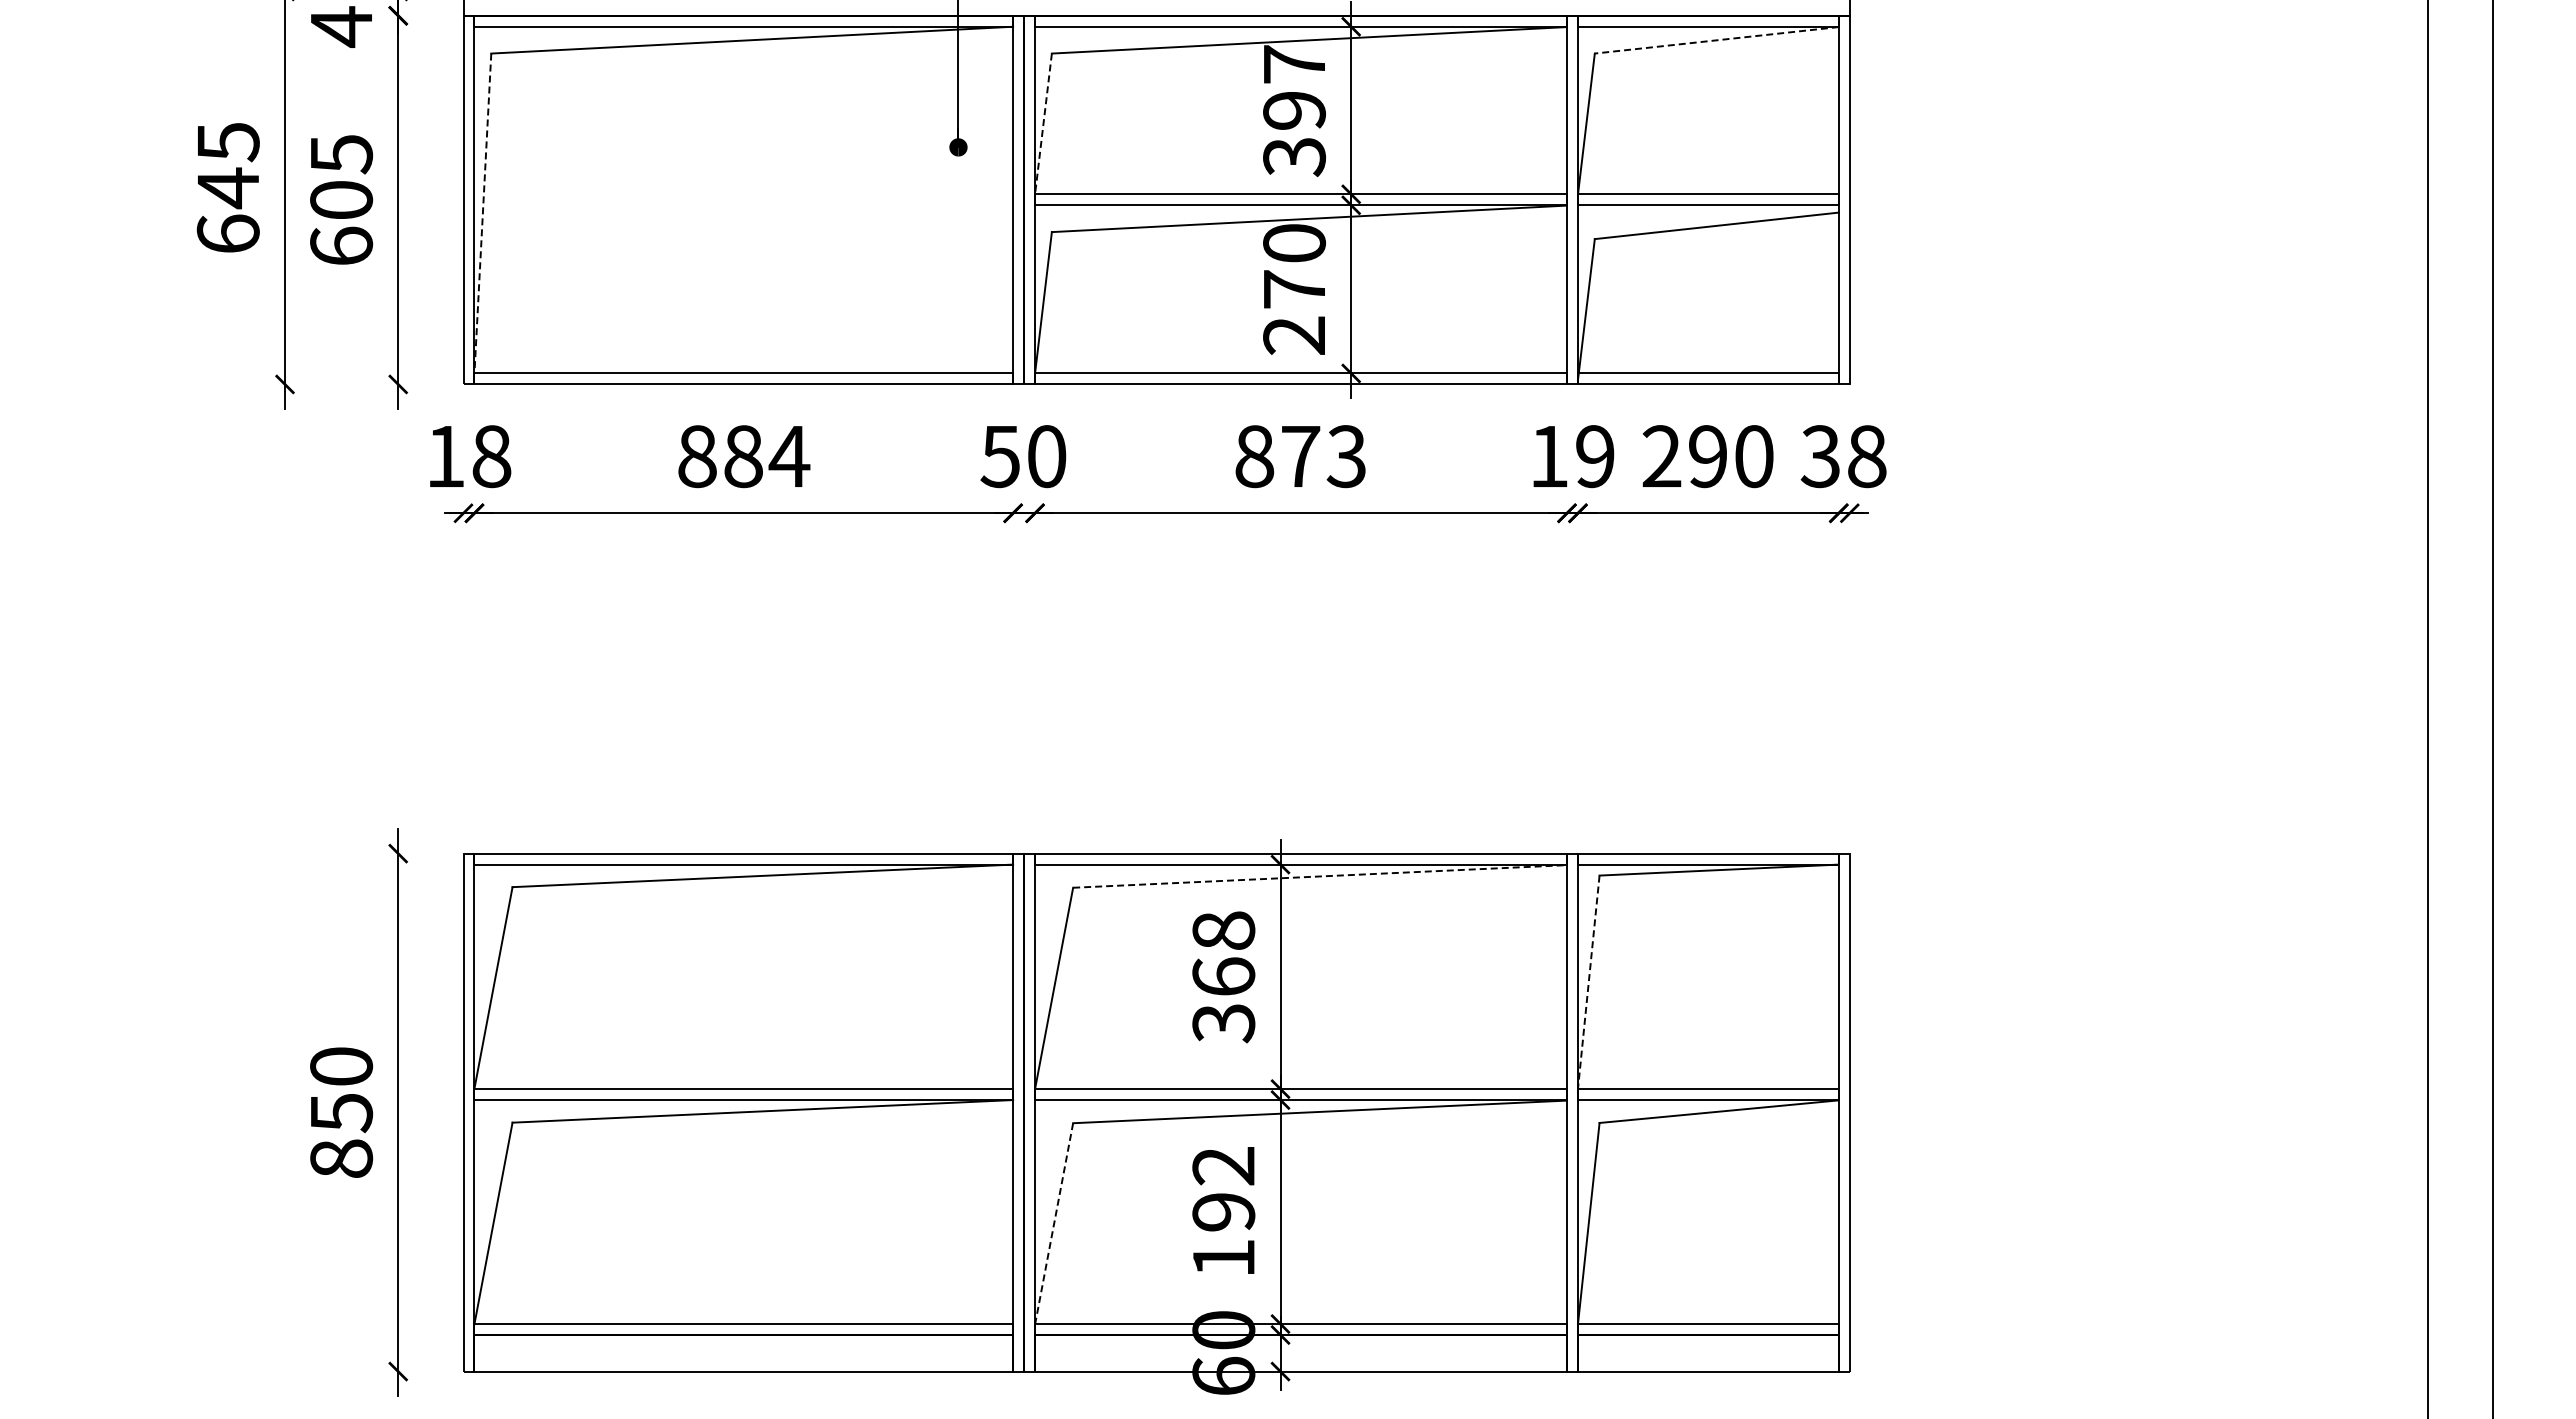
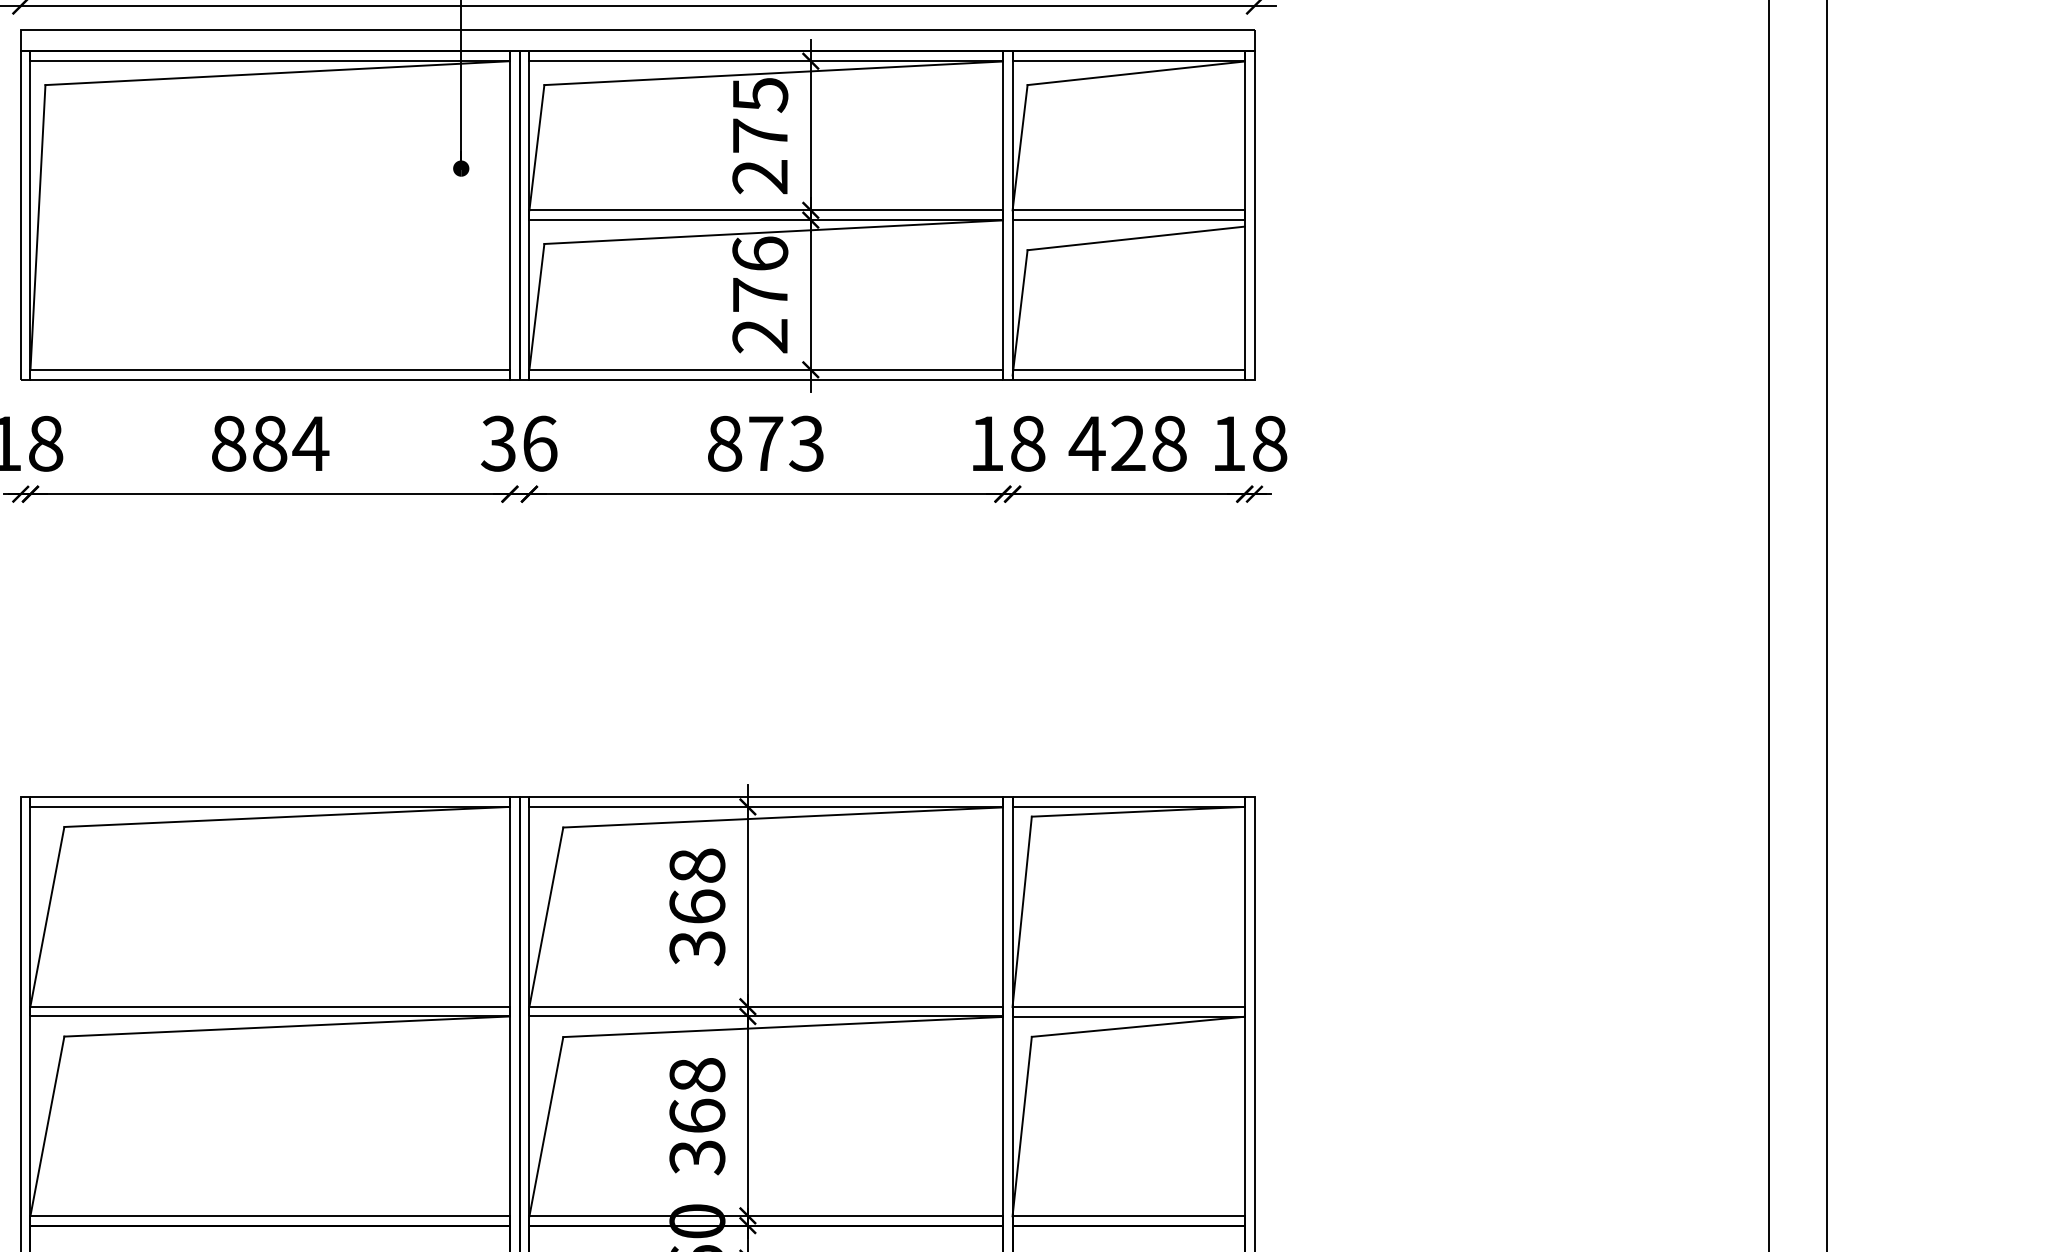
line: (1716, 40) -> (1135, 73), dashed -> solid
text: (1294, 111) -> (760, 136), 397 -> 275
line: (1043, 123) -> (536, 147), dashed -> solid
line: (482, 214) -> (37, 228), dashed -> solid
text: (1294, 242) -> (760, 253), 270 -> 276
text: (1023, 456) -> (519, 443), 50 -> 36
text: (1595, 456) -> (1028, 443), 19 -> 18
text: (1706, 456) -> (1126, 443), 290 -> 428
text: (1819, 456) -> (1227, 443), 38 -> 18
line: (1320, 876) -> (783, 817), dashed -> solid
line: (1588, 982) -> (1021, 911), dashed -> solid
text: (1223, 1212) -> (697, 1116), 192 -> 368
line: (1054, 1223) -> (546, 1126), dashed -> solid

